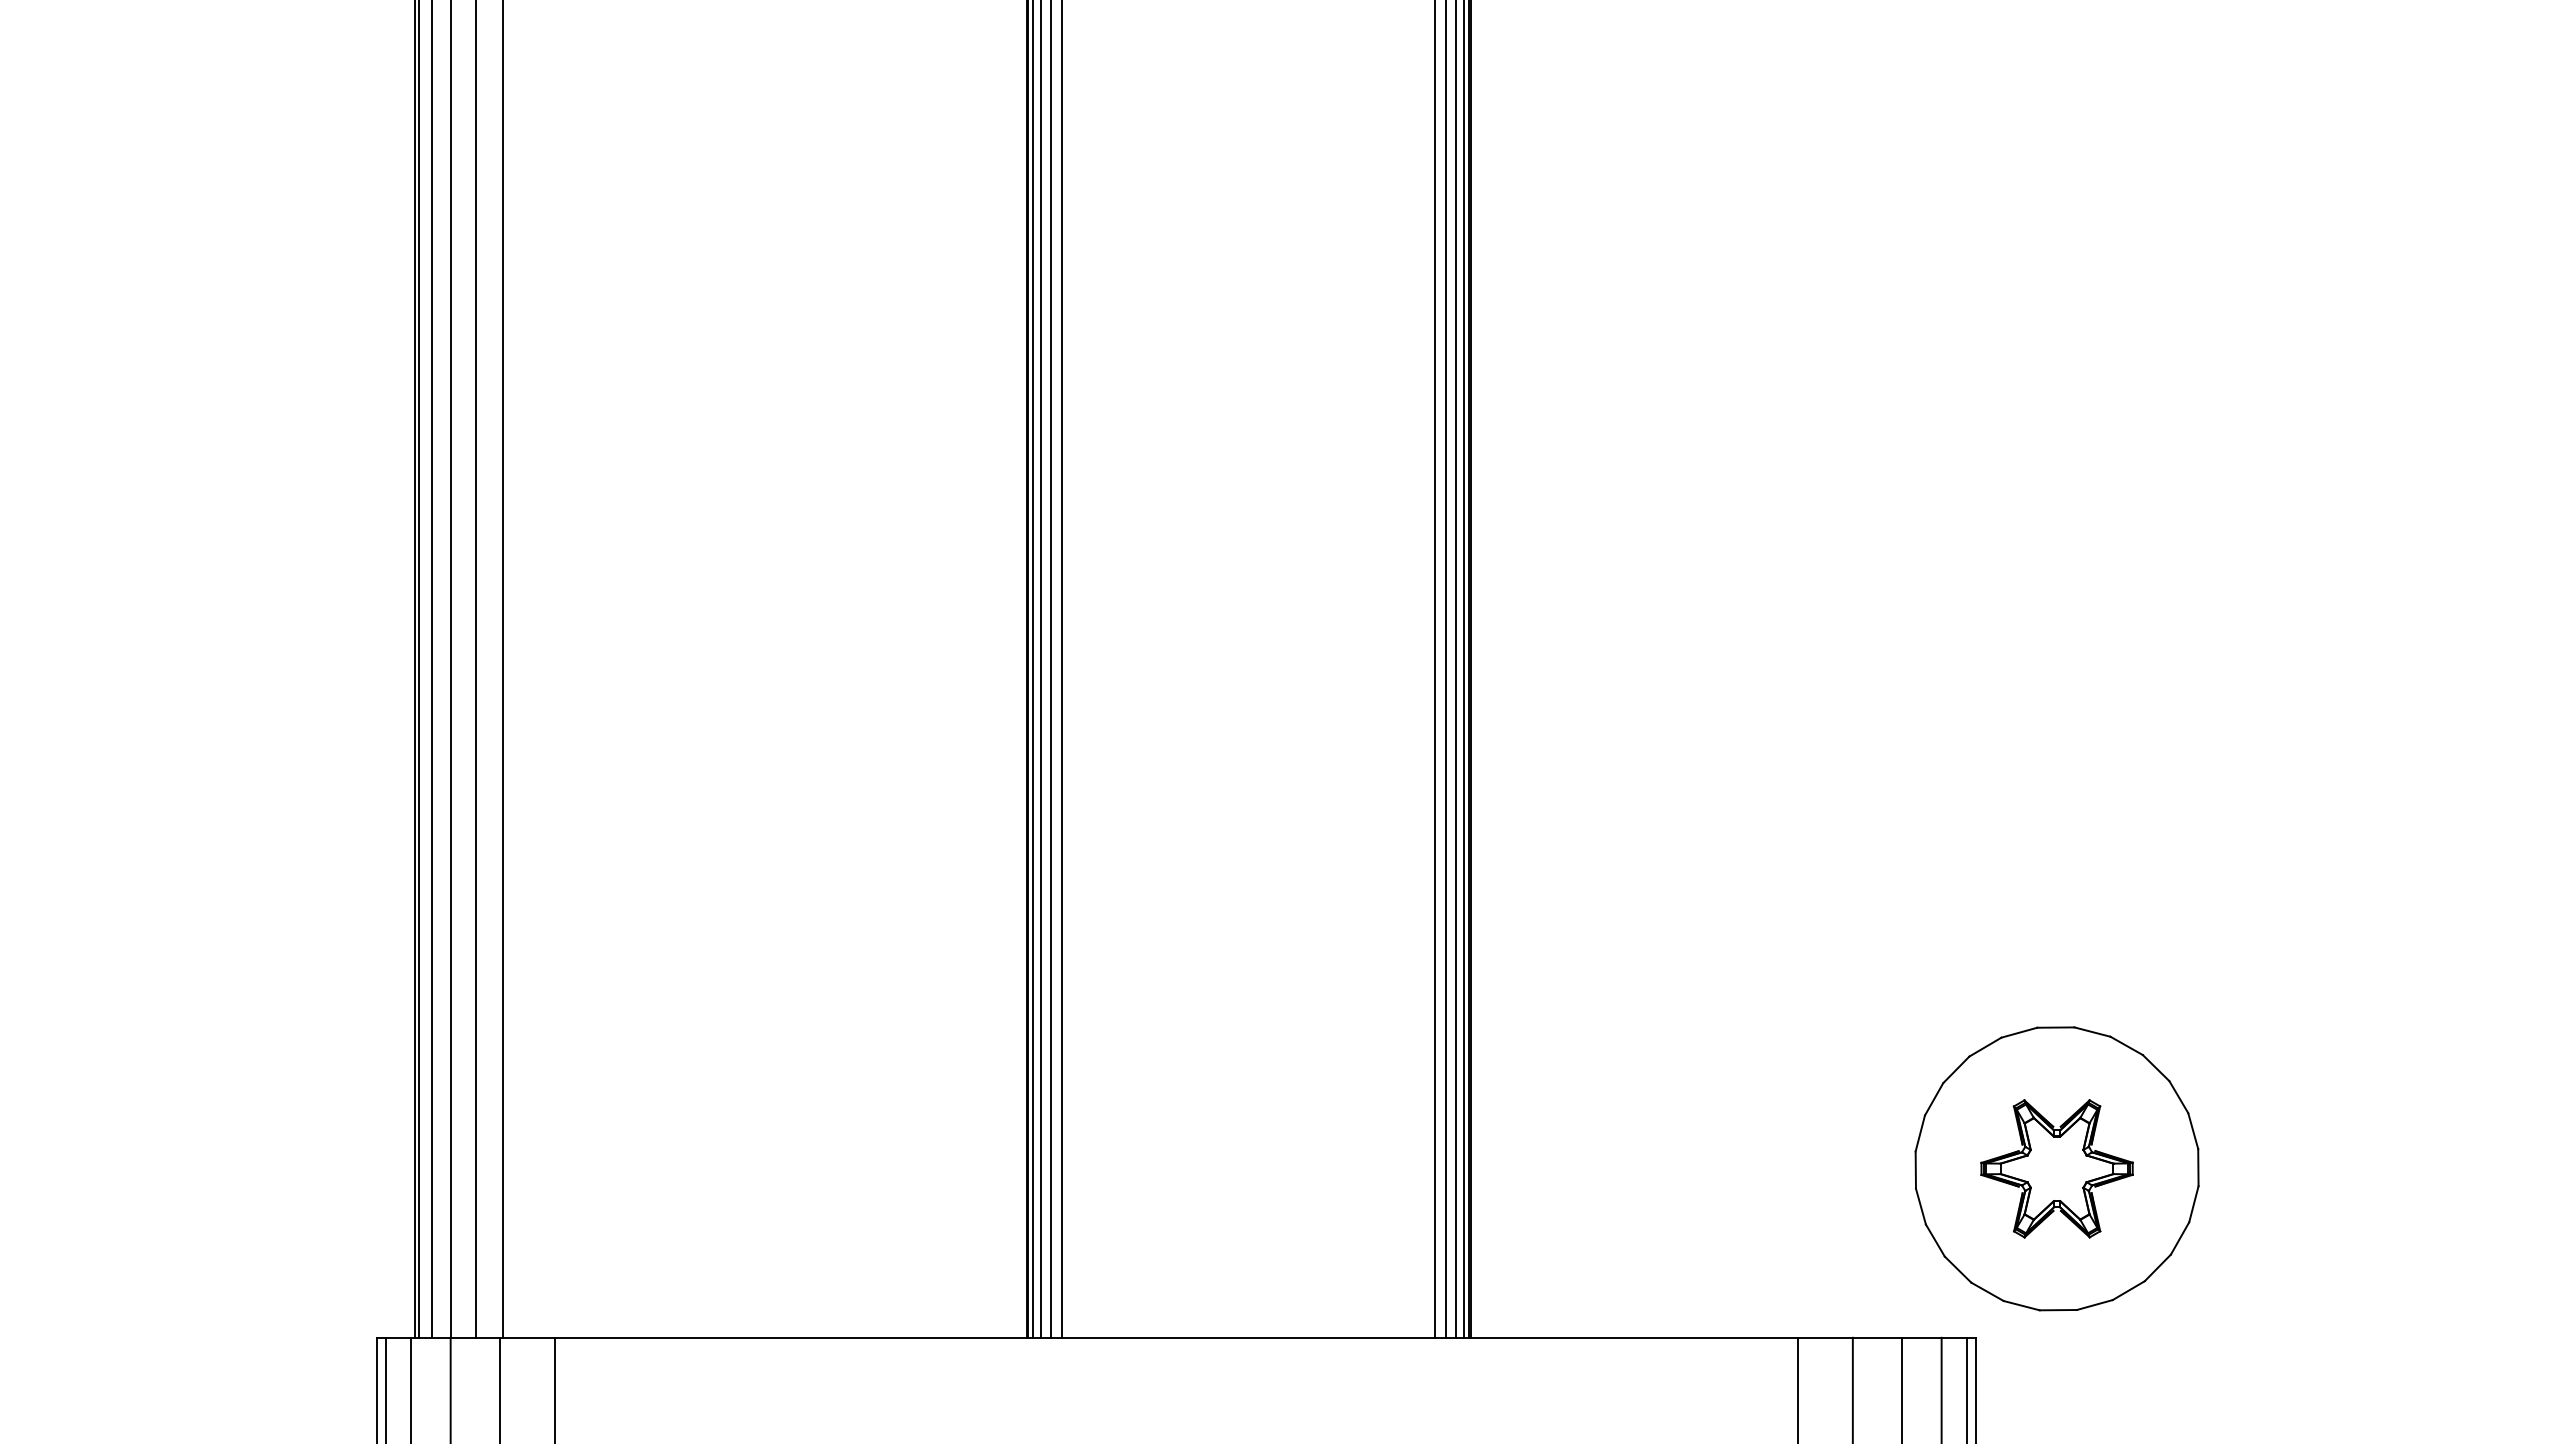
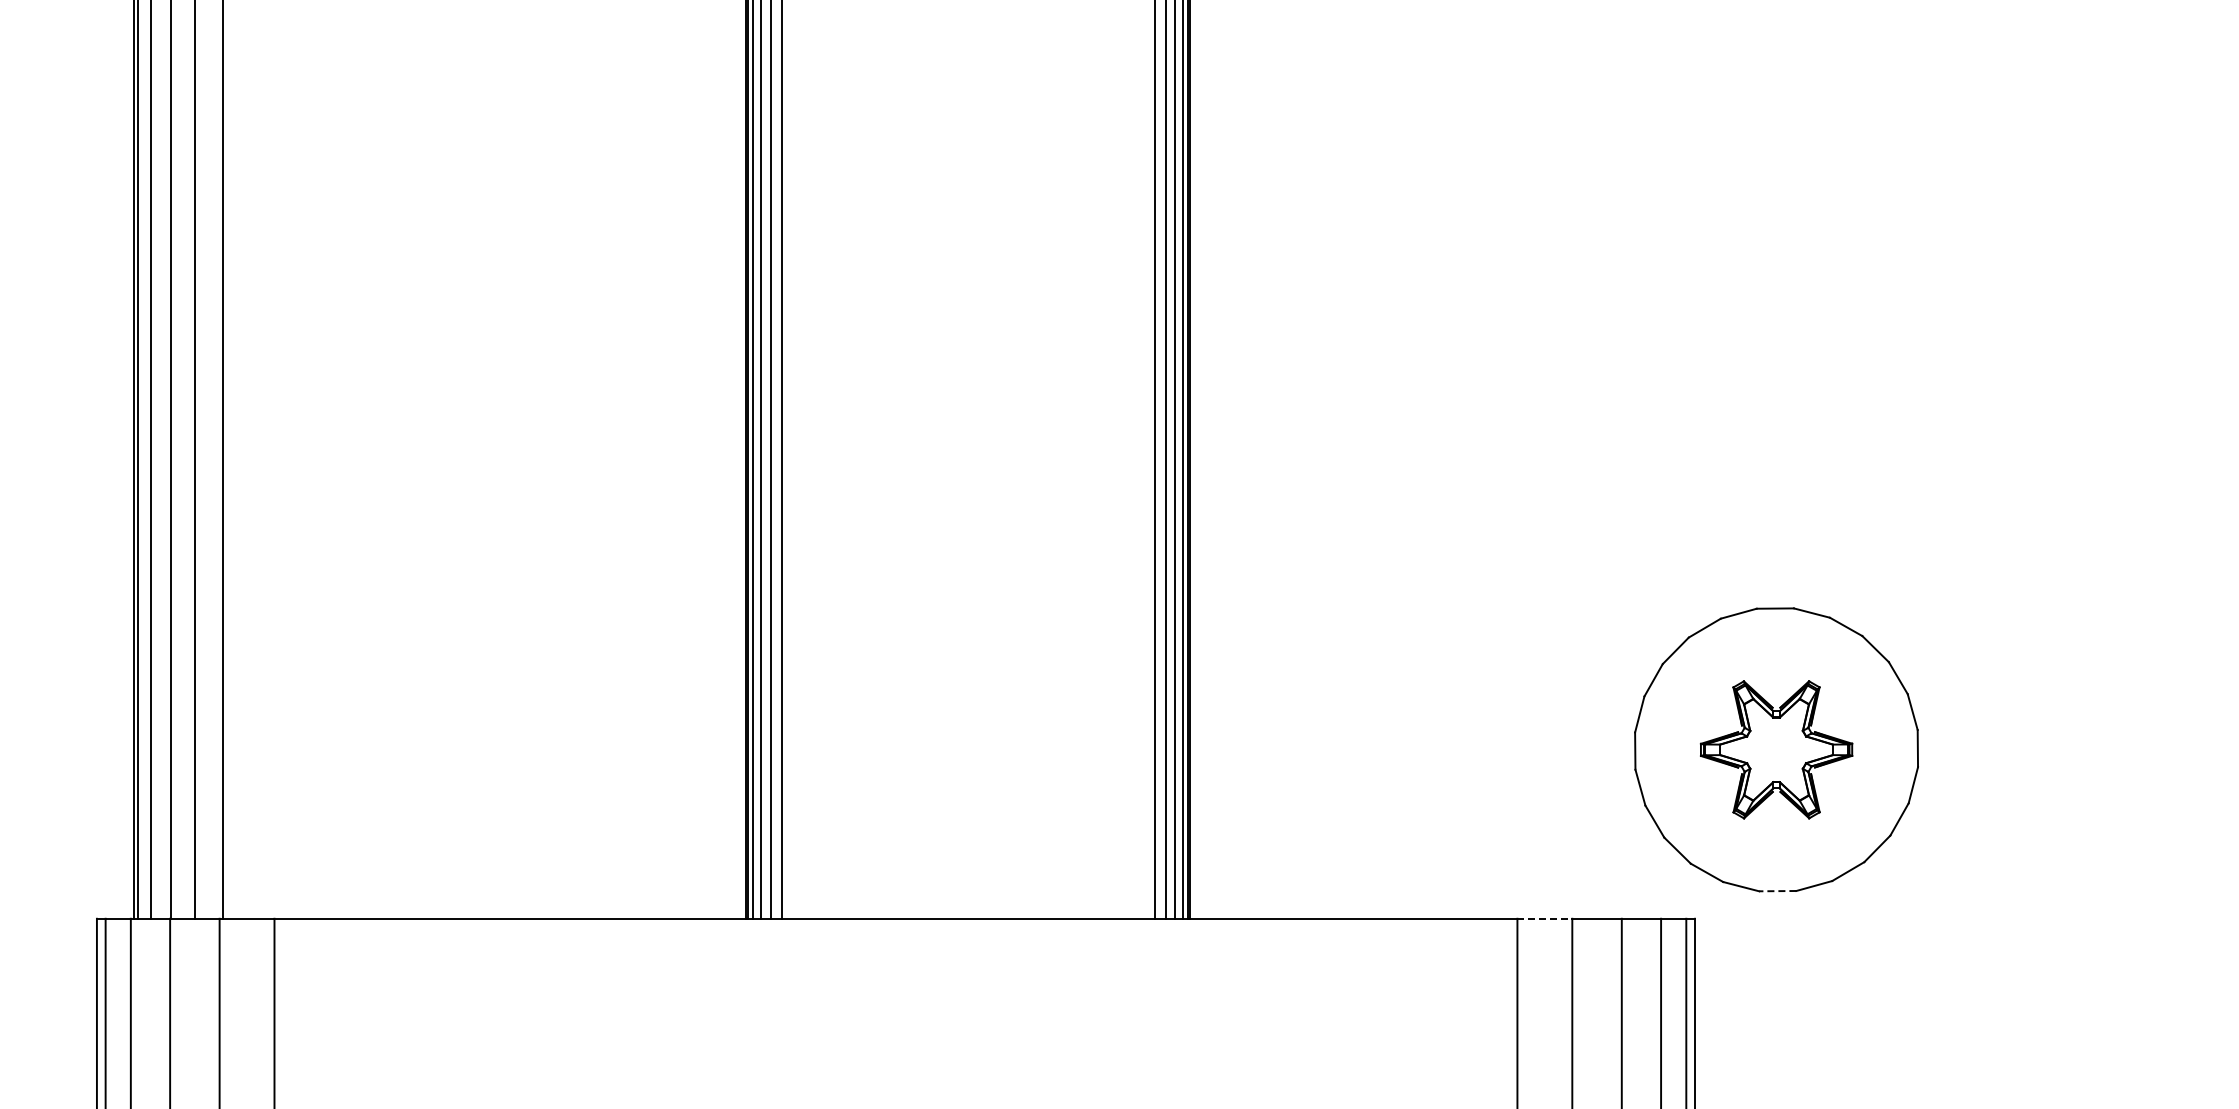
line: (2058, 1310) -> (1777, 891), solid -> dashed
line: (1825, 1337) -> (1544, 918), solid -> dashed

